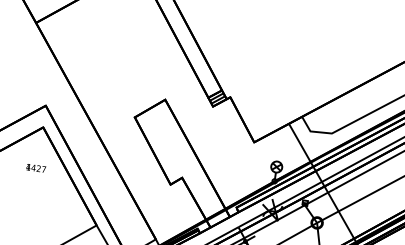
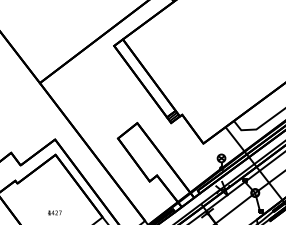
text: (35, 167) -> (54, 212), moved

